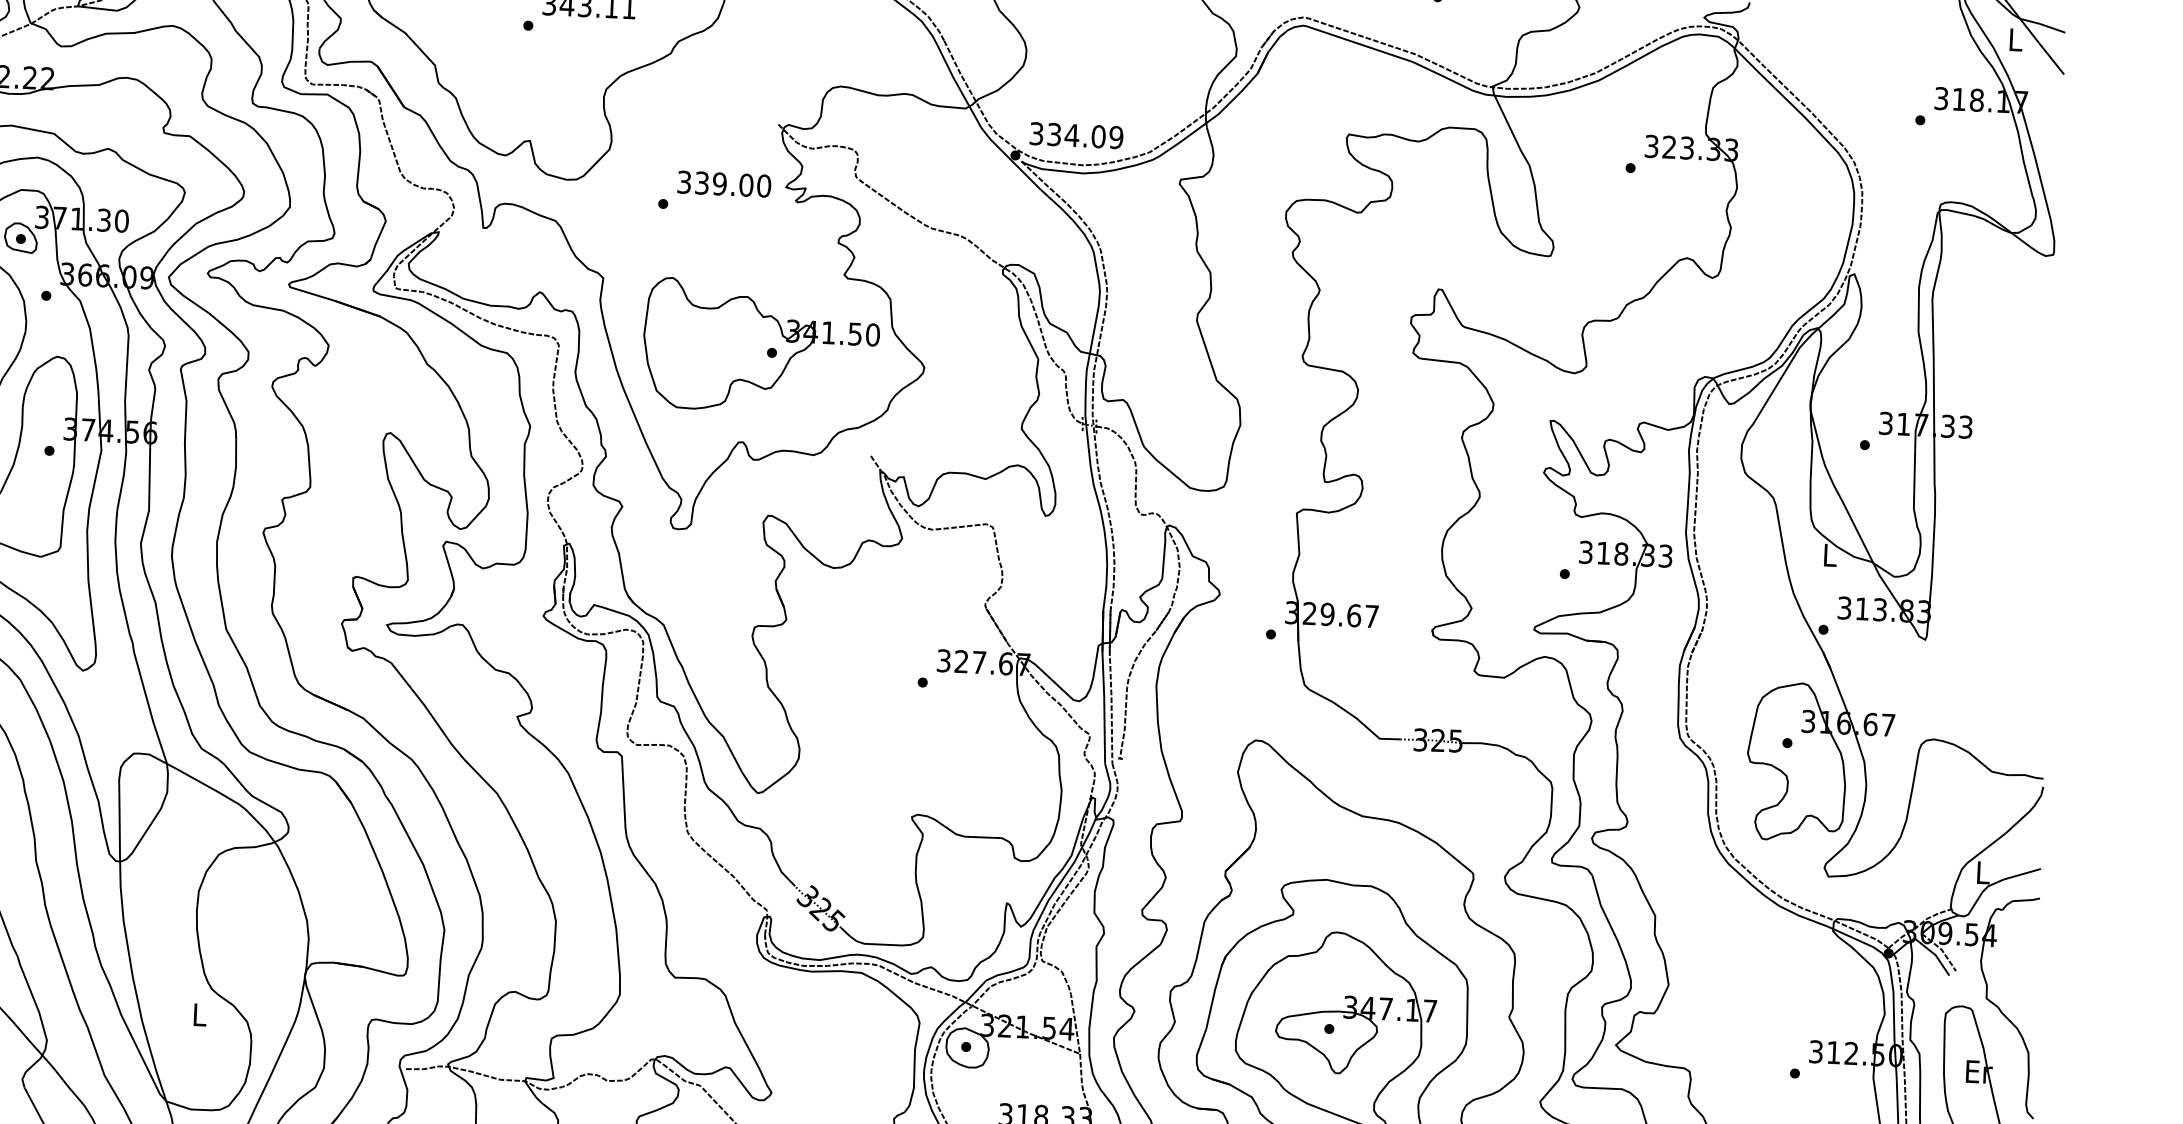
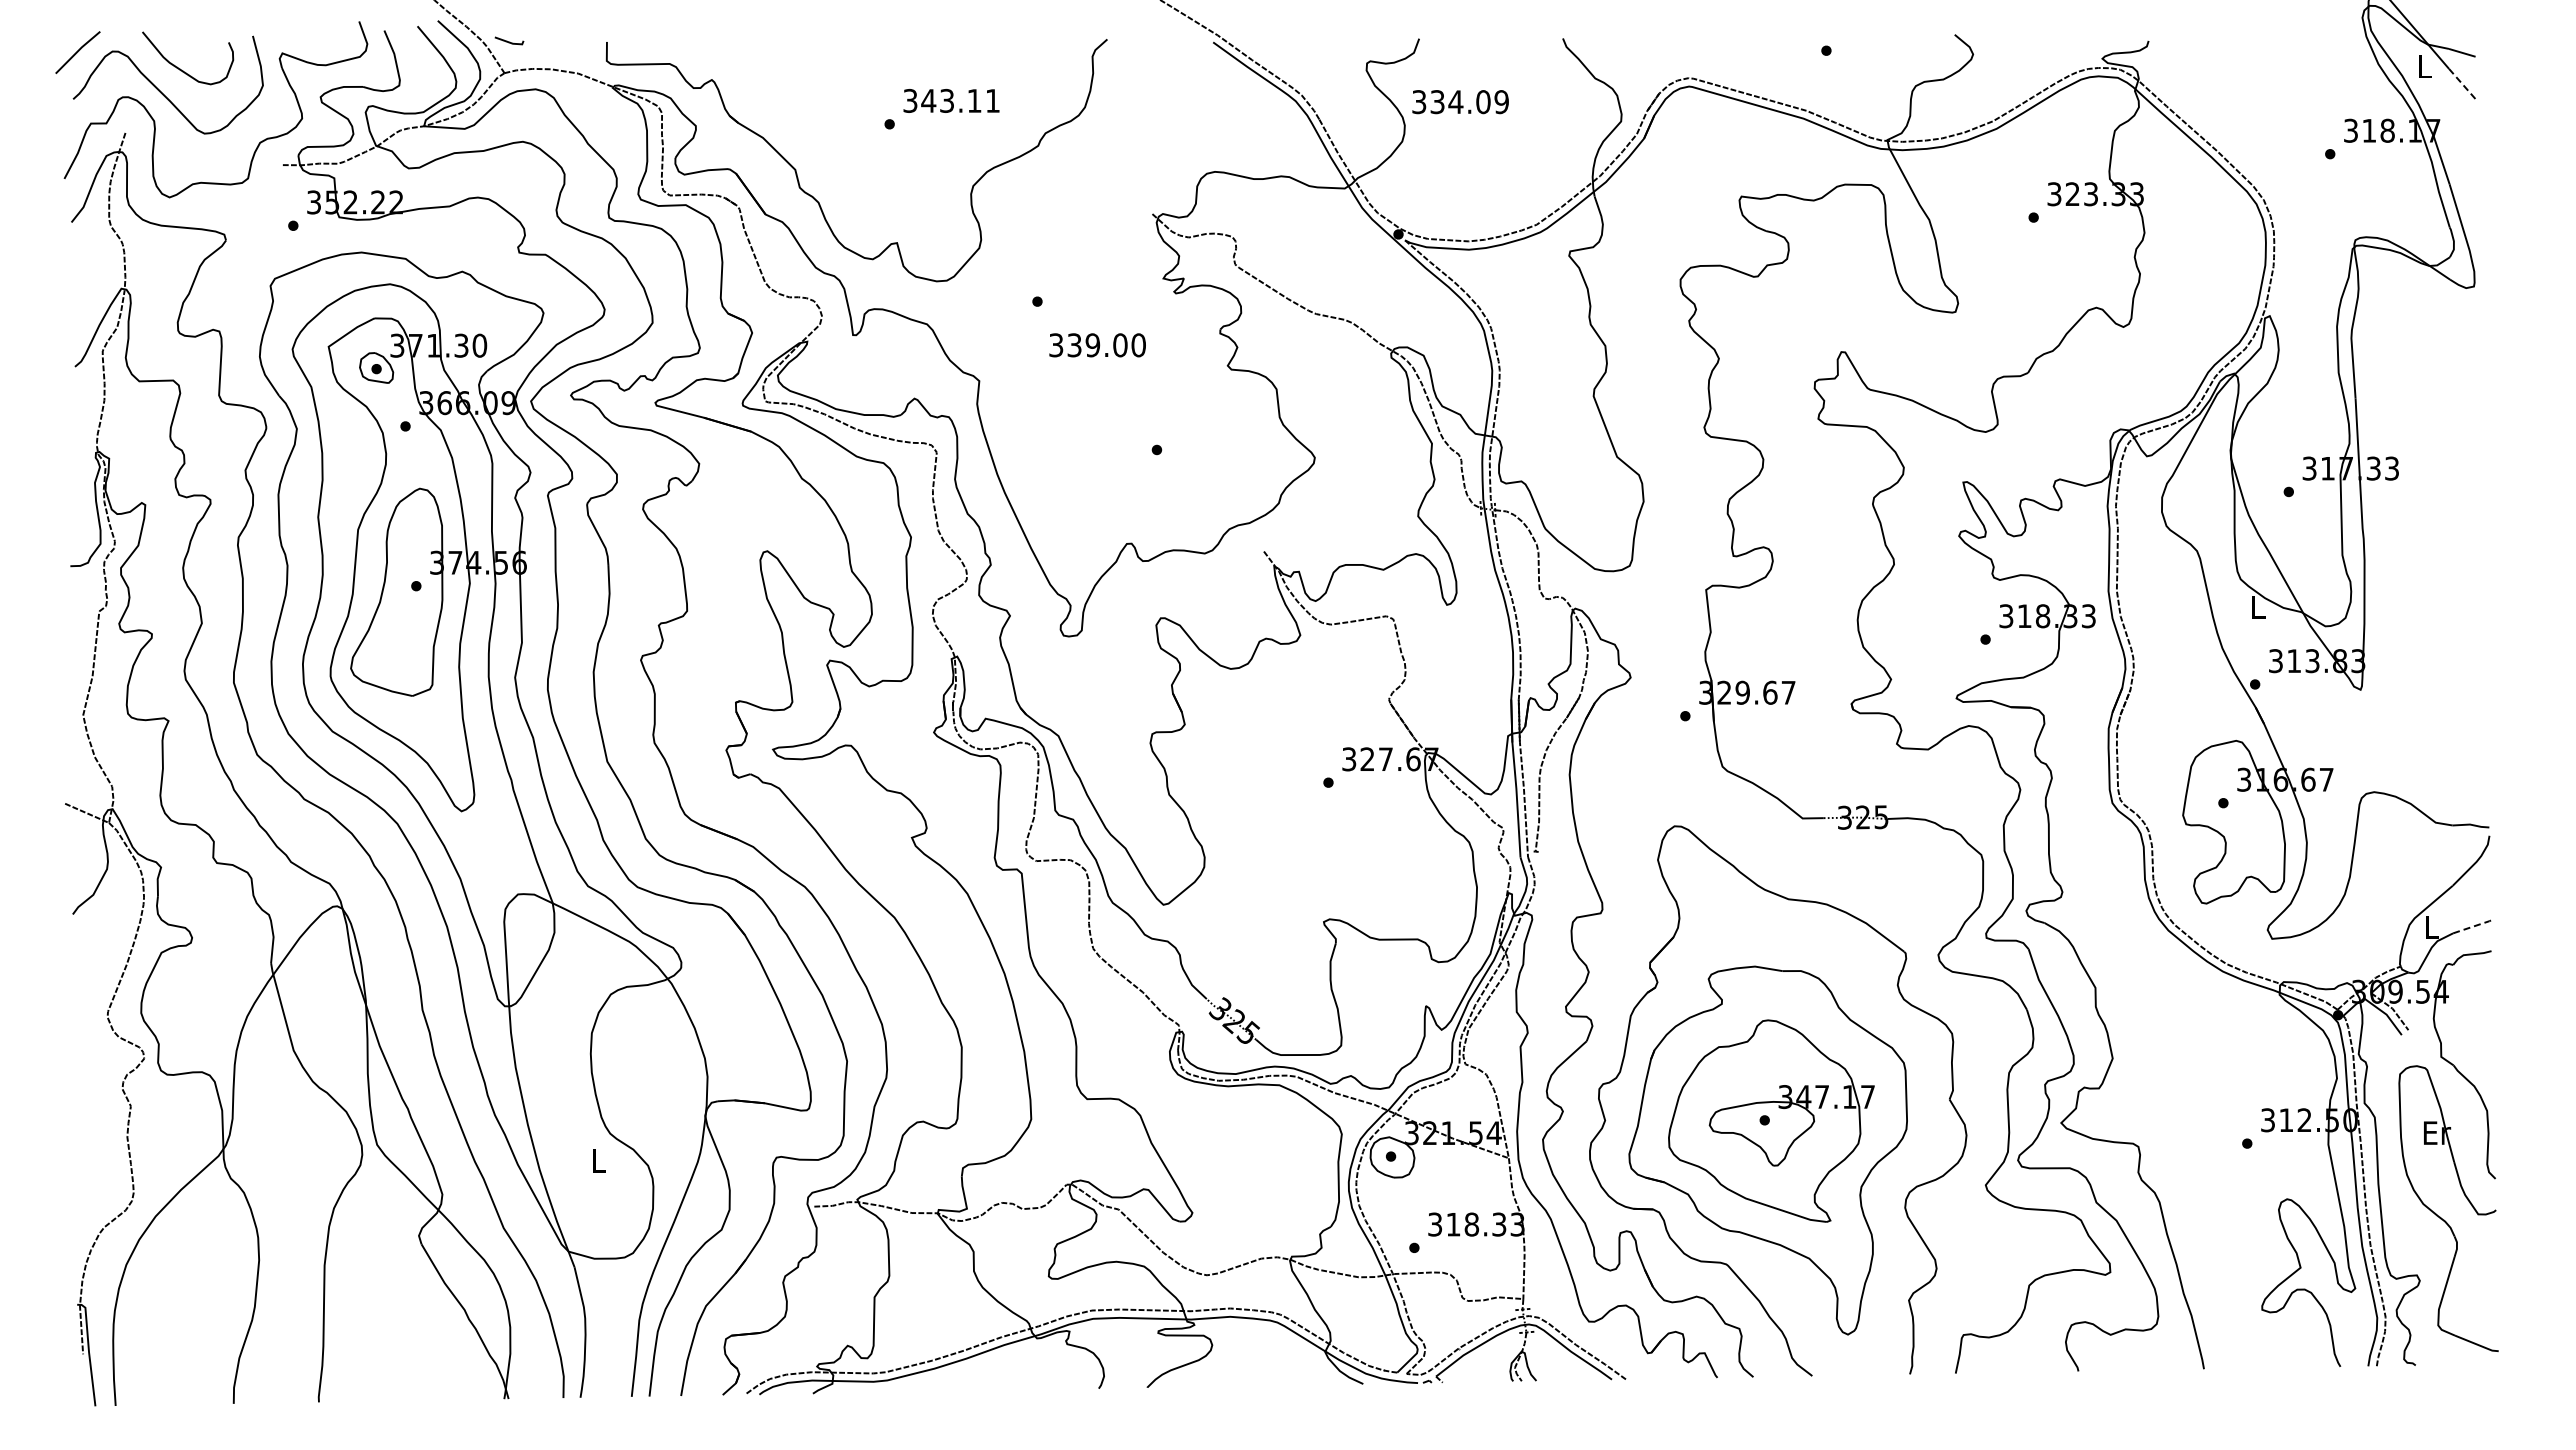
line: (2051, 58) -> (2462, 84), solid -> dashed
text: (1076, 136) -> (1460, 102), moved
text: (724, 184) -> (1097, 345), moved
part: (761, 347) -> (1145, 444), removed
line: (2022, 873) -> (2472, 926), solid -> dashed

